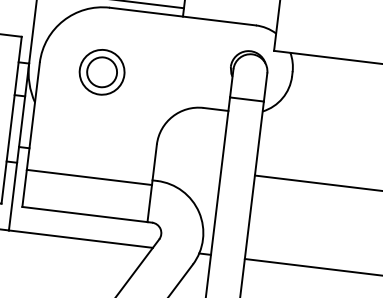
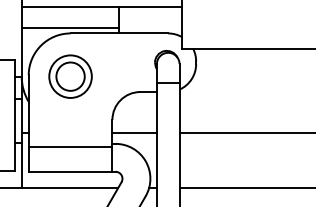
part: (102, 72) -> (70, 76), size x1.43
line: (187, 167) -> (134, 132), added

